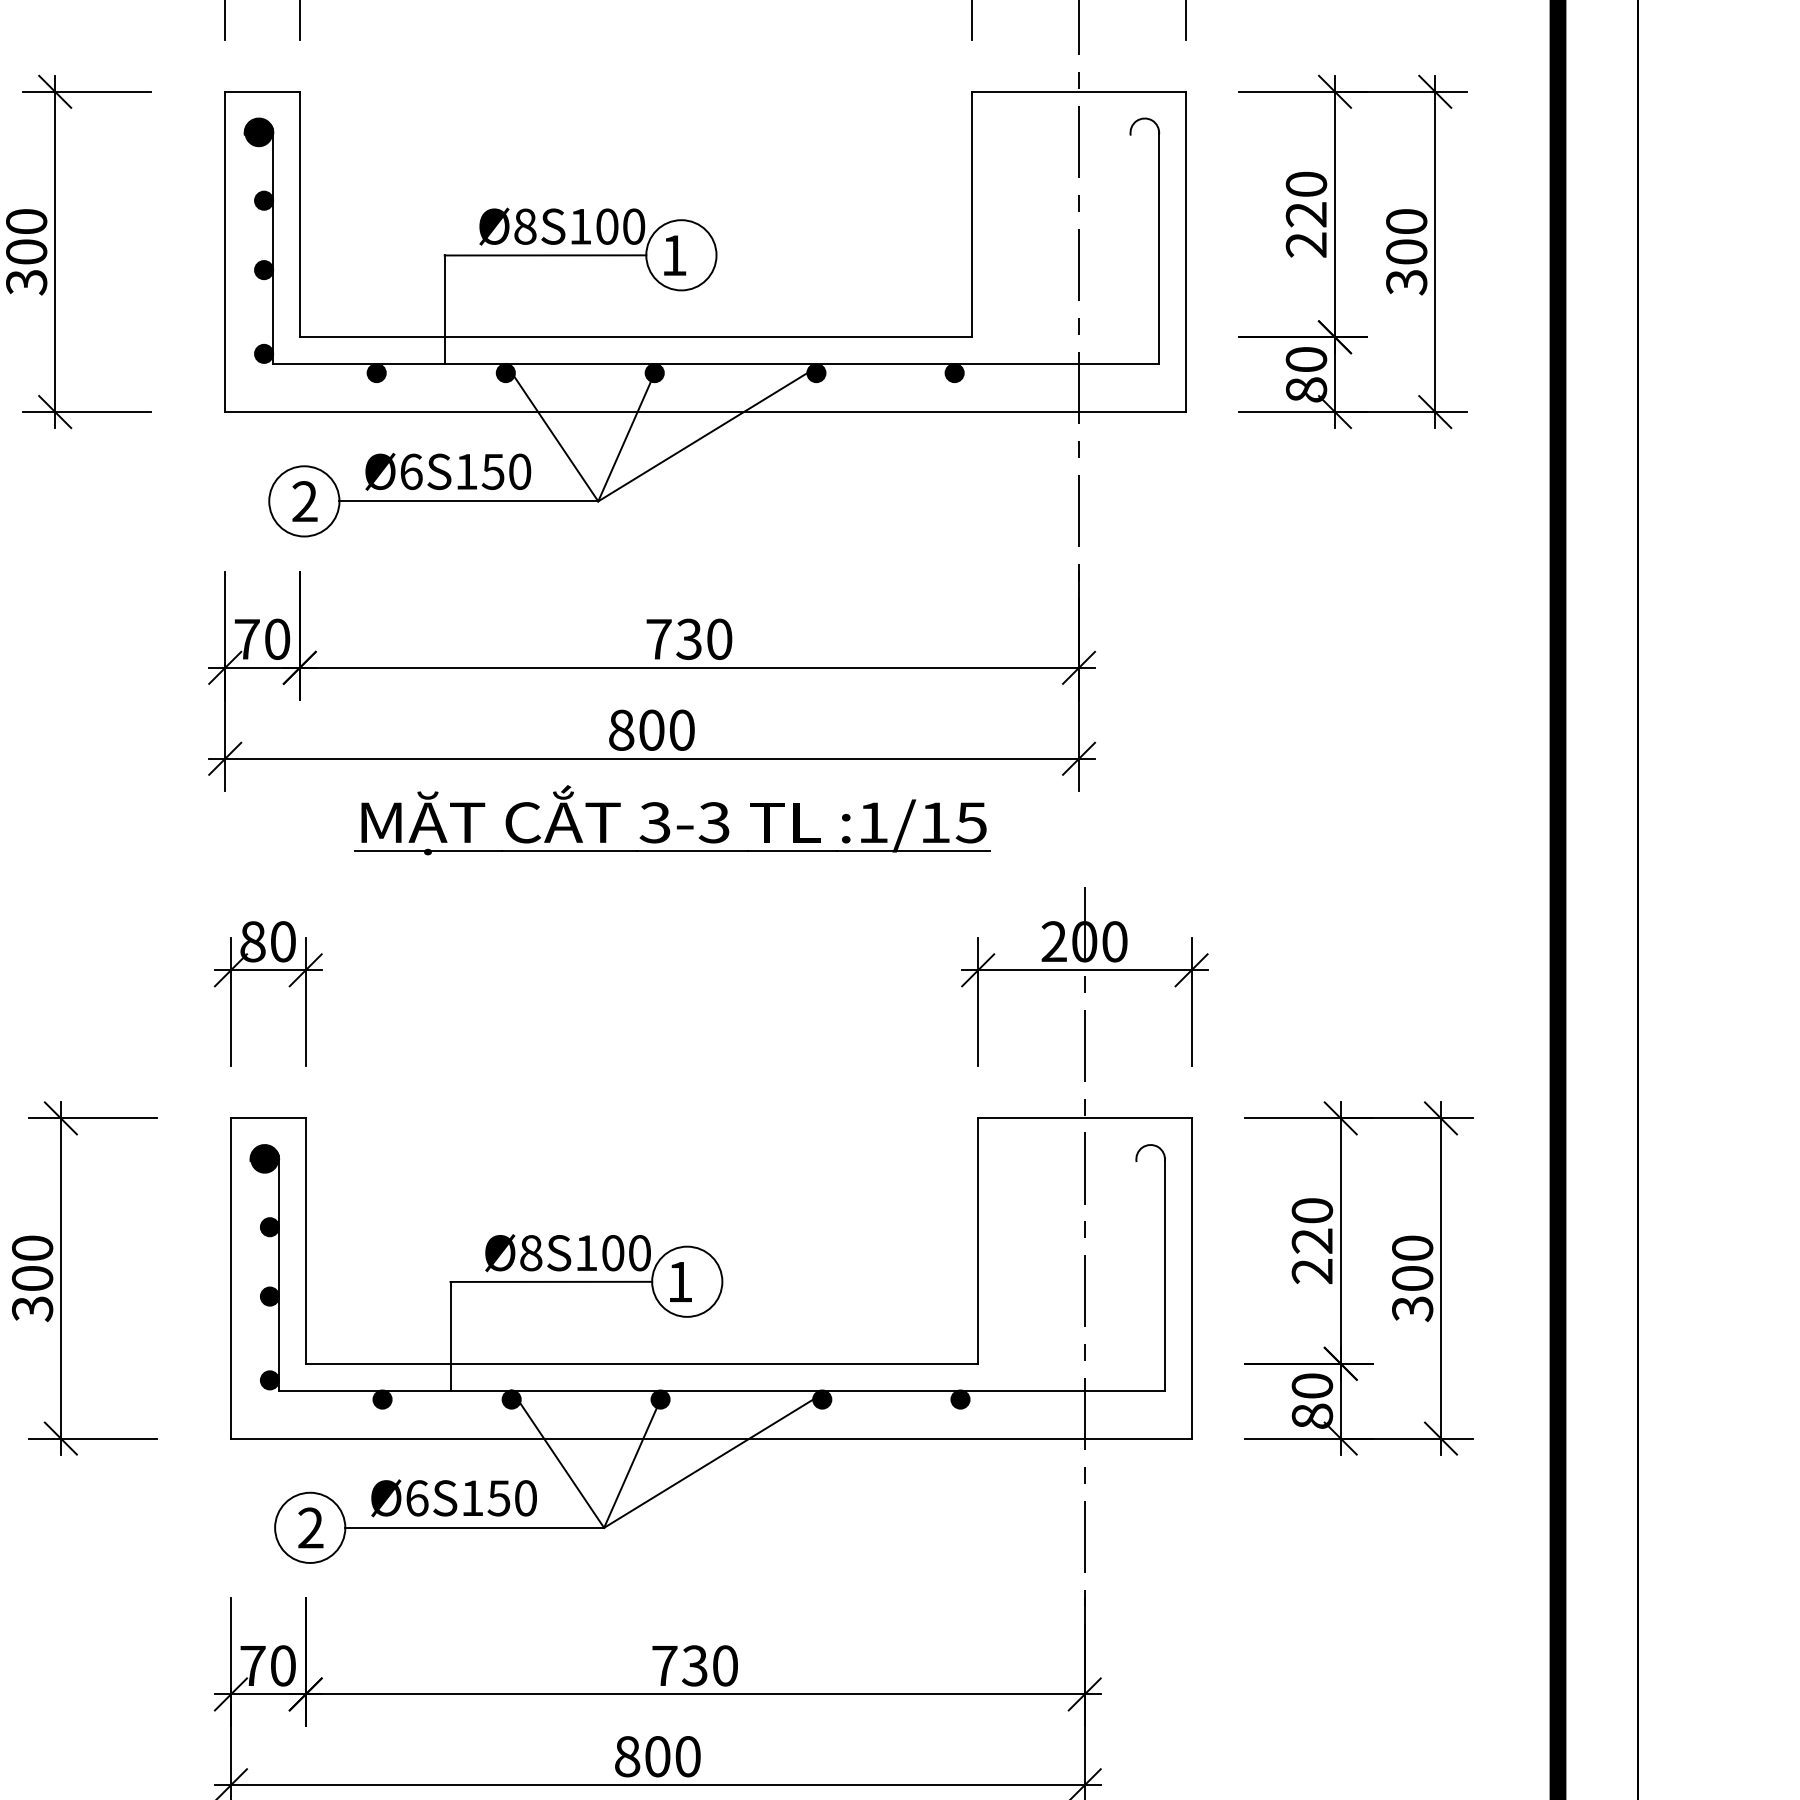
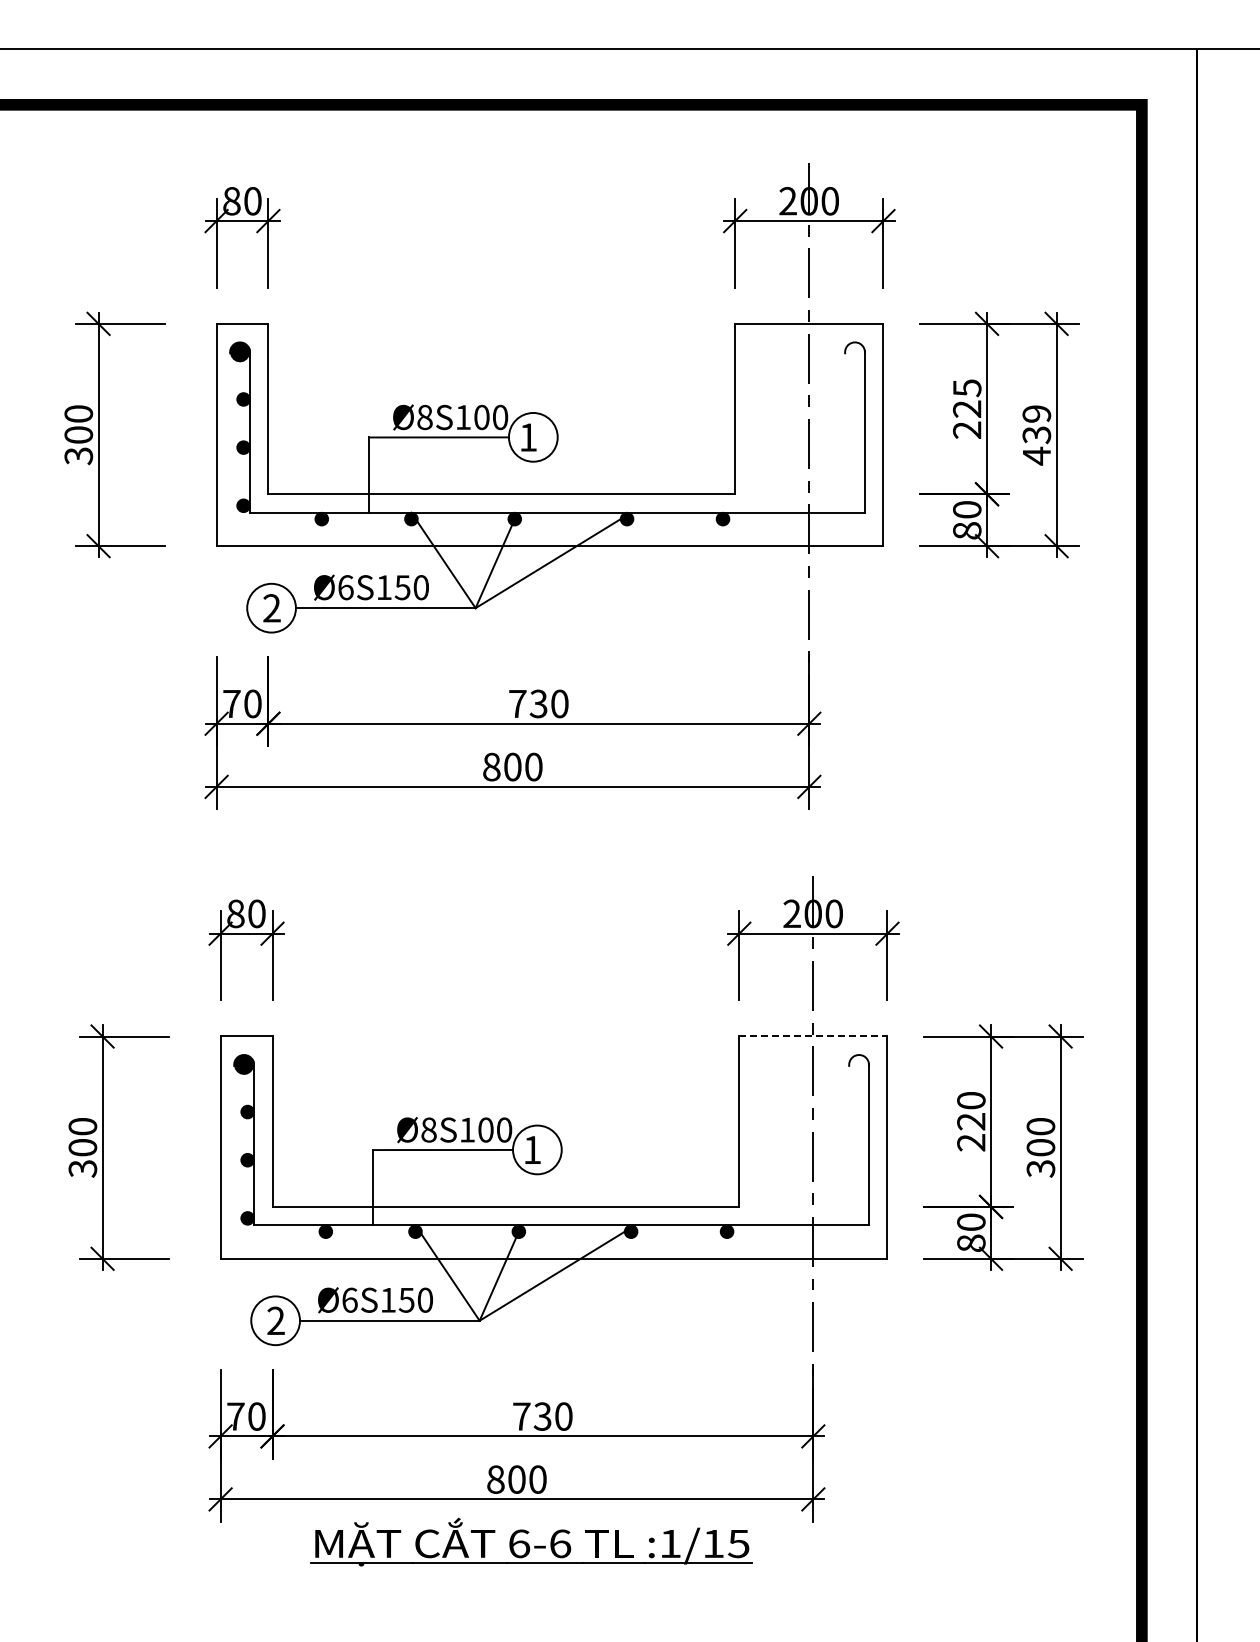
text: (1306, 184) -> (967, 388), 220 -> 225
text: (1406, 252) -> (1036, 435), 300 -> 439
part: (673, 820) -> (527, 829), removed
line: (1085, 1118) -> (813, 1036), solid -> dashed

